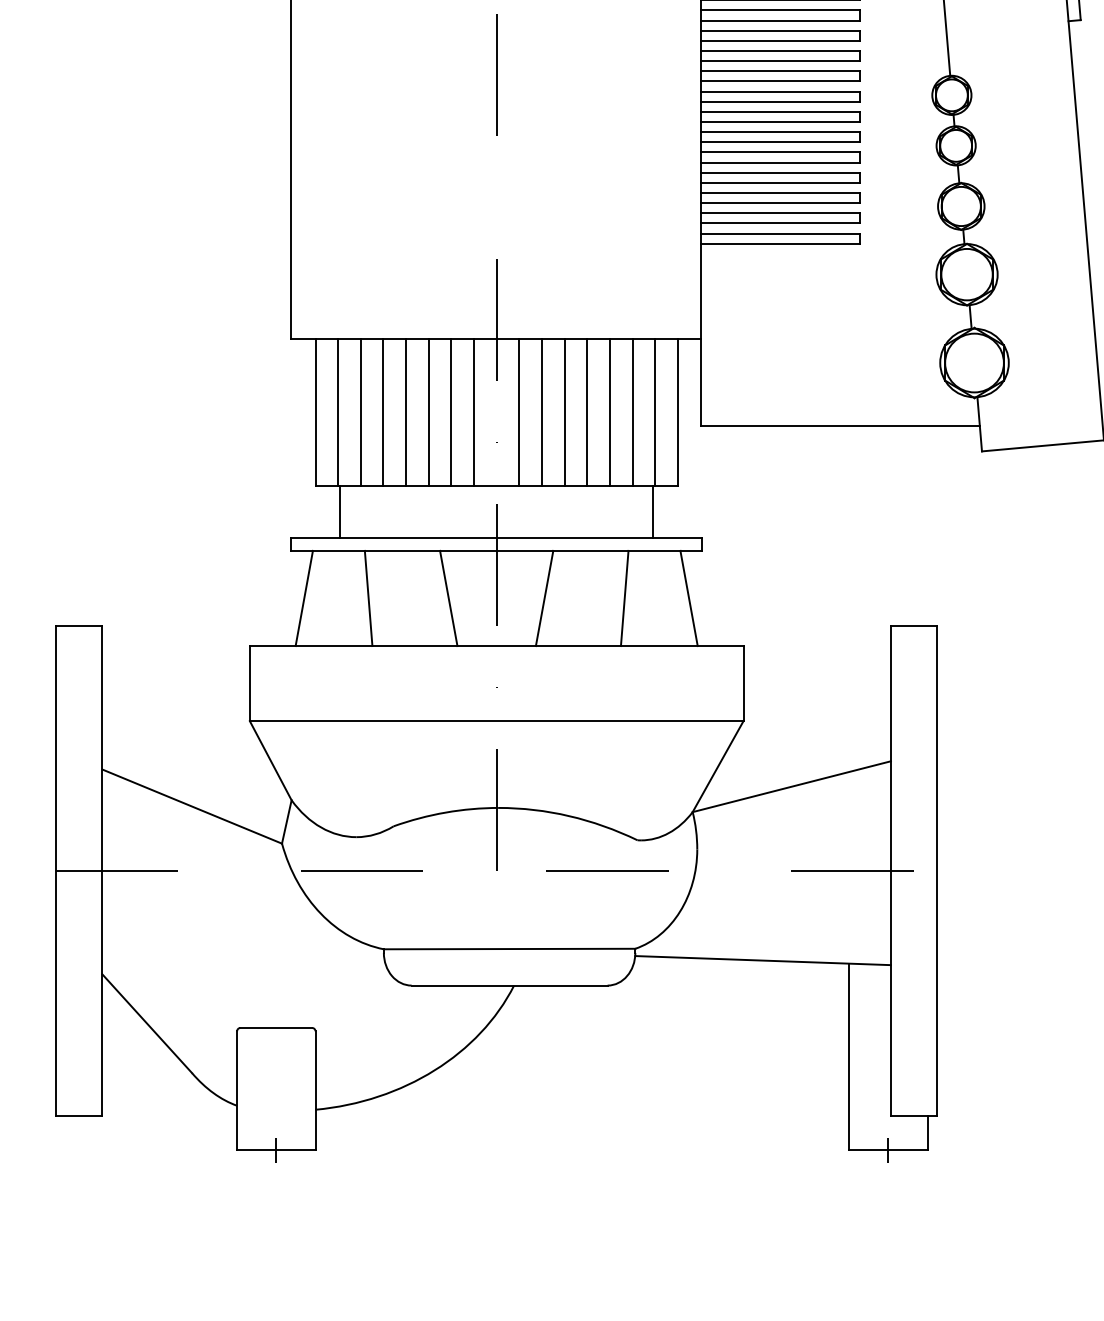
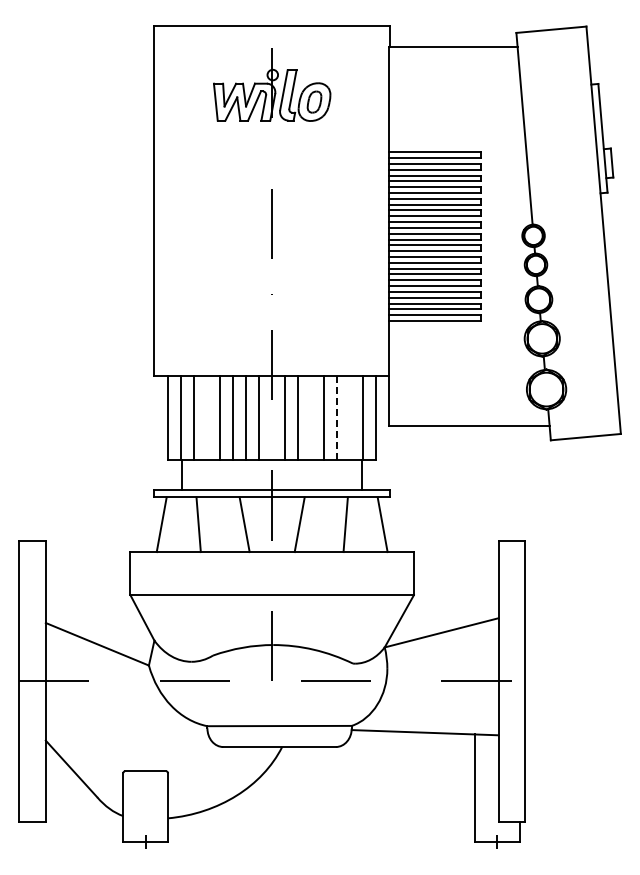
line: (384, 411) -> (207, 417), removed
line: (565, 411) -> (311, 417), removed
line: (610, 411) -> (337, 417), solid -> dashed
line: (633, 411) -> (350, 417), removed

